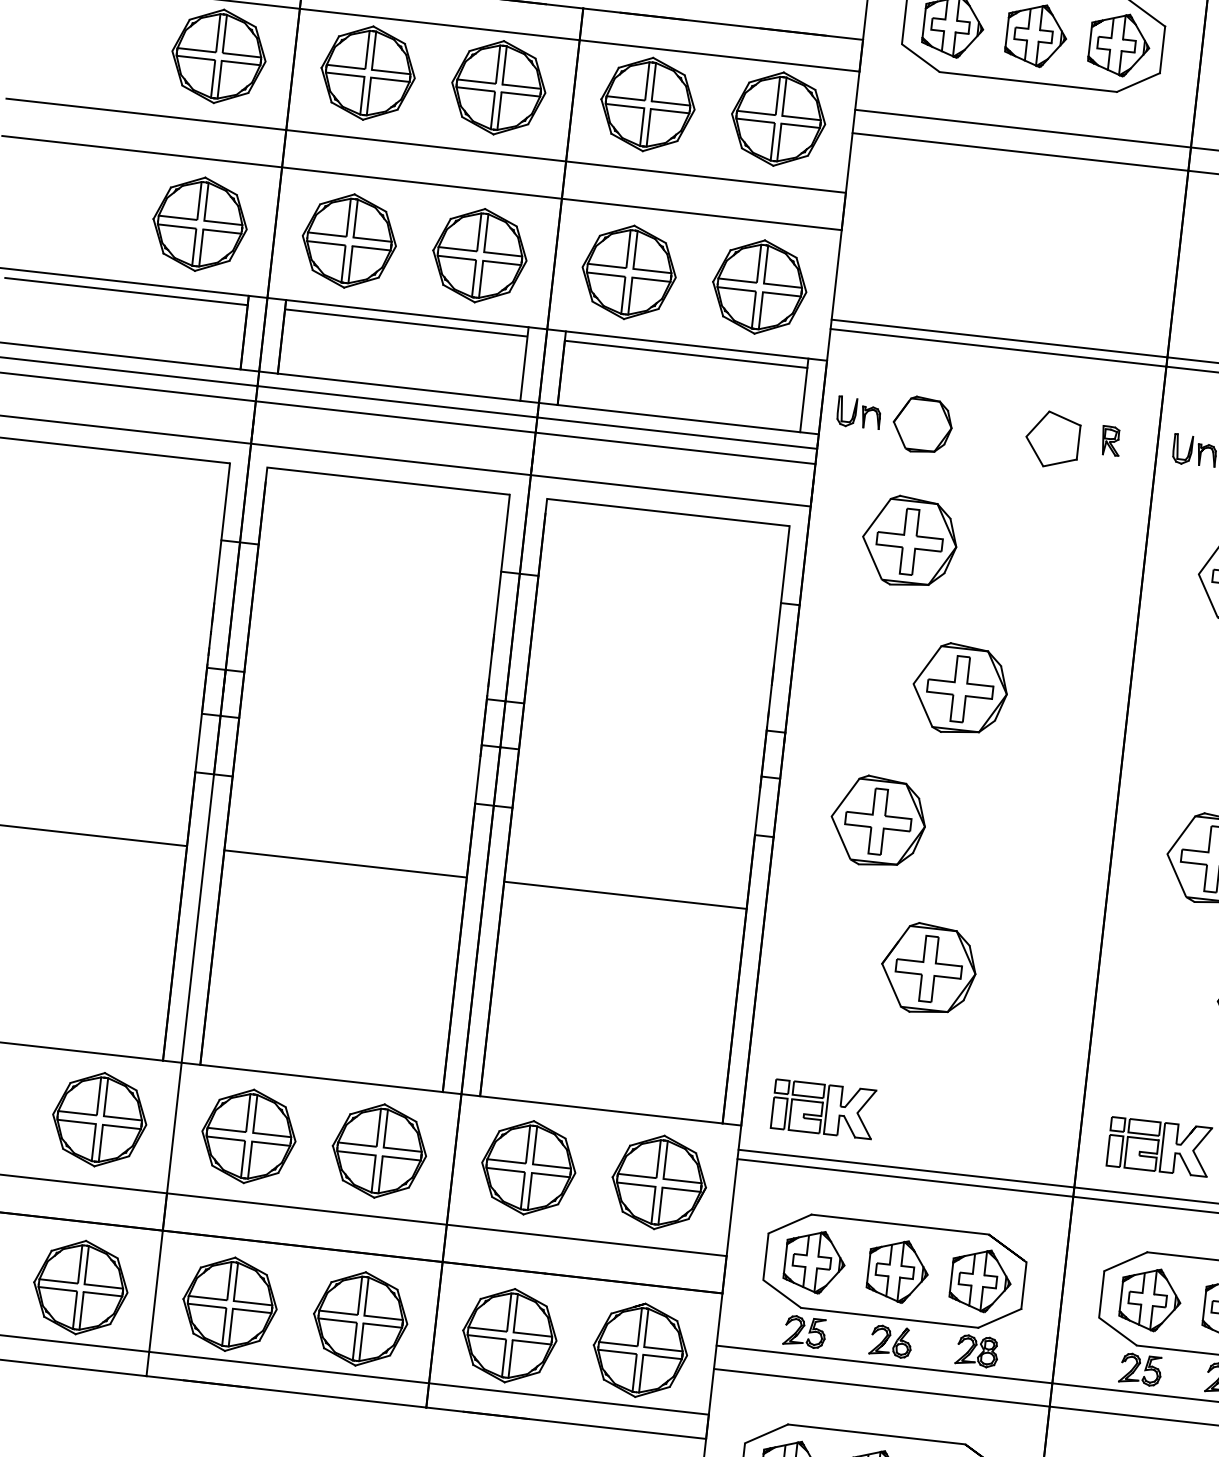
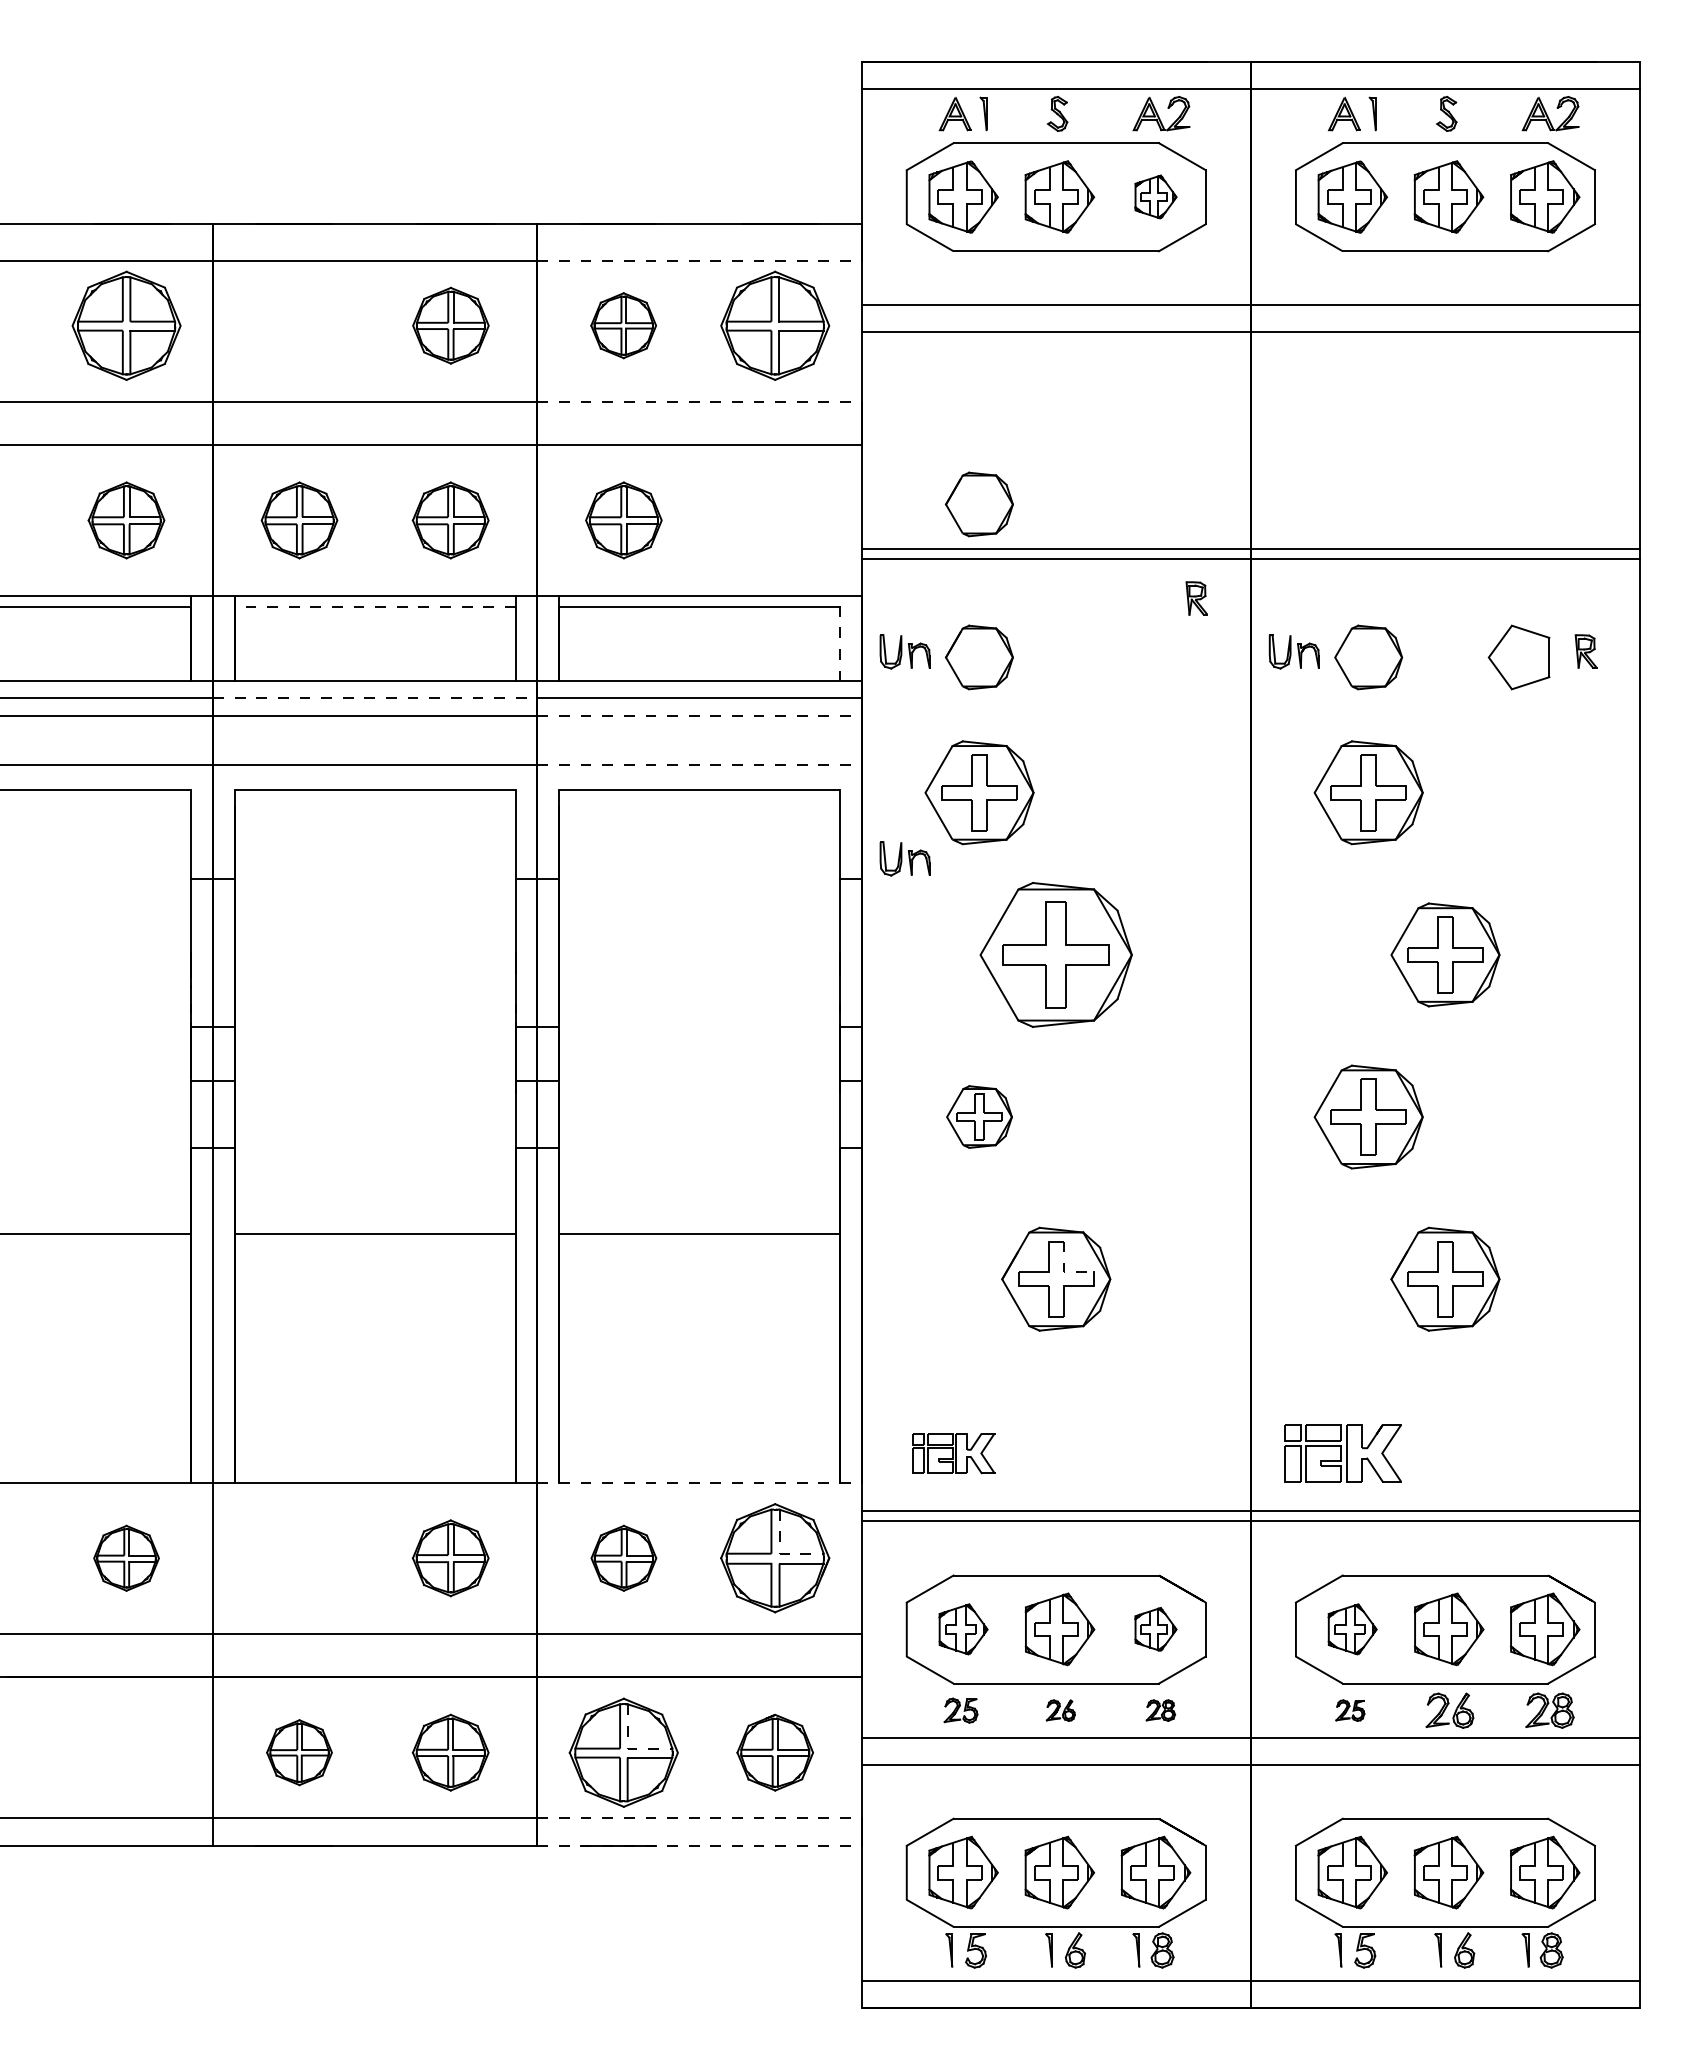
part: (1119, 44) -> (1155, 196), size x0.6
line: (720, 56) -> (700, 261), solid -> dashed
part: (368, 72) -> (299, 325), removed
part: (498, 87) -> (450, 325), size x0.7
part: (647, 104) -> (623, 325), size x0.6
line: (706, 177) -> (700, 401), solid -> dashed
part: (200, 224) -> (126, 520), size x0.7
part: (349, 241) -> (299, 520), size x0.7
part: (479, 255) -> (450, 520), size x0.7
part: (628, 272) -> (623, 520), size x0.7
part: (760, 287) -> (775, 520), removed
part: (937, 293) -> (979, 504), added
line: (401, 322) -> (369, 606), solid -> dashed
line: (804, 395) -> (840, 638), solid -> dashed
line: (397, 402) -> (375, 698), solid -> dashed
part: (1052, 439) -> (1129, 657), removed
part: (1110, 440) -> (1196, 598), moved
line: (676, 448) -> (700, 715), solid -> dashed
line: (671, 491) -> (700, 765), solid -> dashed
part: (838, 591) -> (904, 858), added
part: (960, 688) -> (1056, 954), size x1.4
part: (878, 821) -> (979, 1116), size x0.6
line: (935, 963) -> (1063, 1272), solid -> dashed
line: (602, 1109) -> (700, 1482), solid -> dashed
part: (823, 1109) -> (953, 1453), size x0.7
part: (99, 1119) -> (126, 1558), size x0.6
part: (248, 1136) -> (299, 1558), removed
part: (379, 1151) -> (450, 1558), size x0.7
part: (528, 1168) -> (623, 1558), size x0.6
line: (663, 1178) -> (779, 1553), solid -> dashed
part: (814, 1262) -> (963, 1629), size x0.7
part: (980, 1280) -> (1155, 1629), size x0.6
part: (80, 1287) -> (126, 1752), removed
part: (1150, 1299) -> (1352, 1629), size x0.7
part: (230, 1304) -> (299, 1752), size x0.6
part: (360, 1318) -> (450, 1752), size x0.7
part: (804, 1331) -> (960, 1710), size x0.7
line: (513, 1332) -> (627, 1748), solid -> dashed
part: (890, 1341) -> (1060, 1710), size x0.6
part: (640, 1350) -> (775, 1752), size x0.7
part: (977, 1351) -> (1160, 1710), size x0.6
part: (1140, 1369) -> (1350, 1710), size x0.6
line: (569, 1398) -> (700, 1817), solid -> dashed
line: (567, 1423) -> (700, 1845), solid -> dashed

